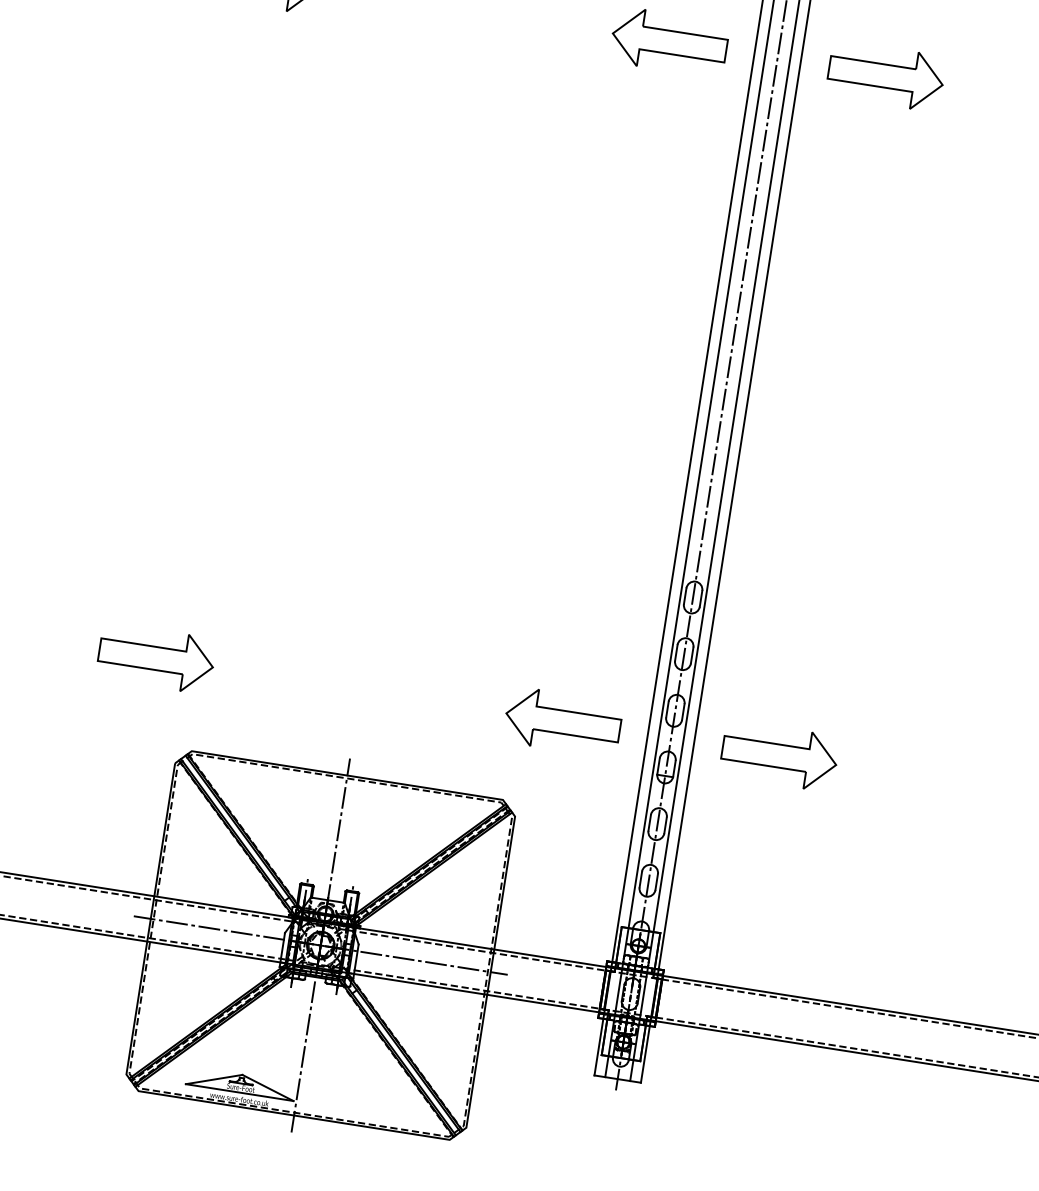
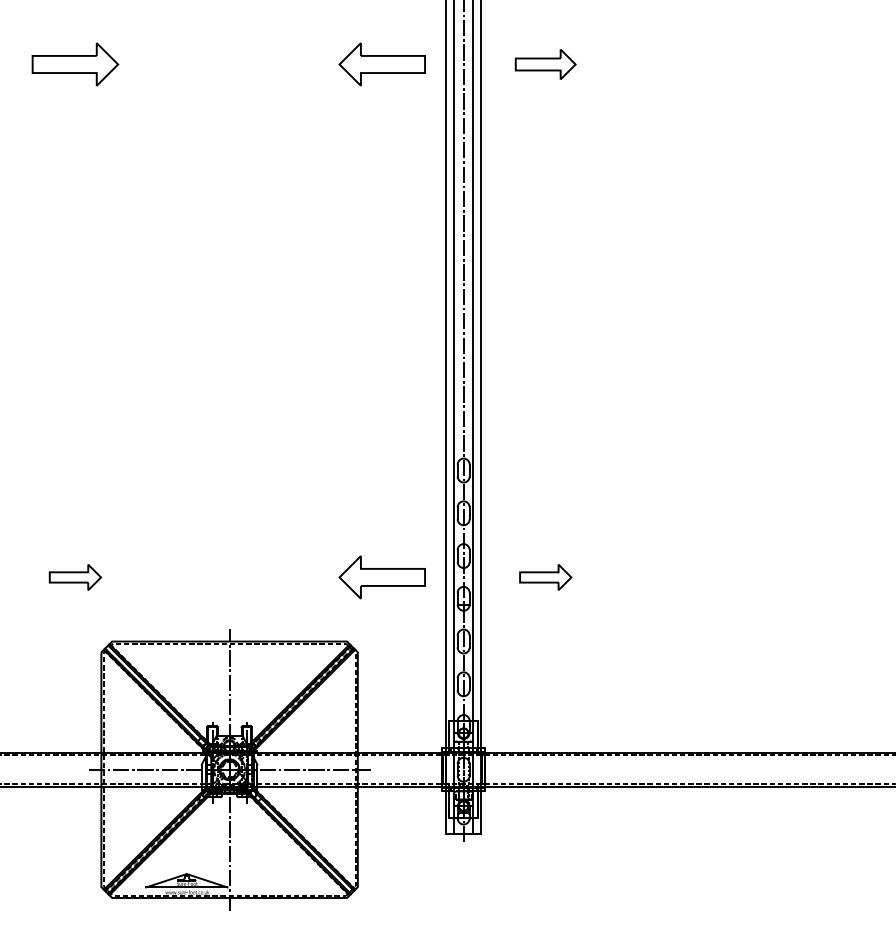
part: (885, 76) -> (545, 64), size x0.7
part: (156, 658) -> (75, 577), size x0.6
part: (779, 756) -> (545, 577), size x0.6

